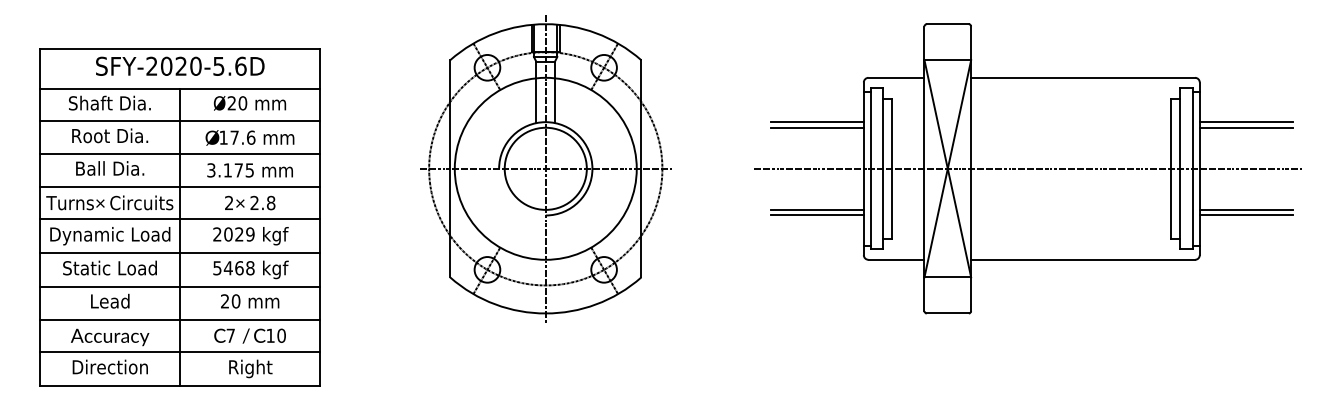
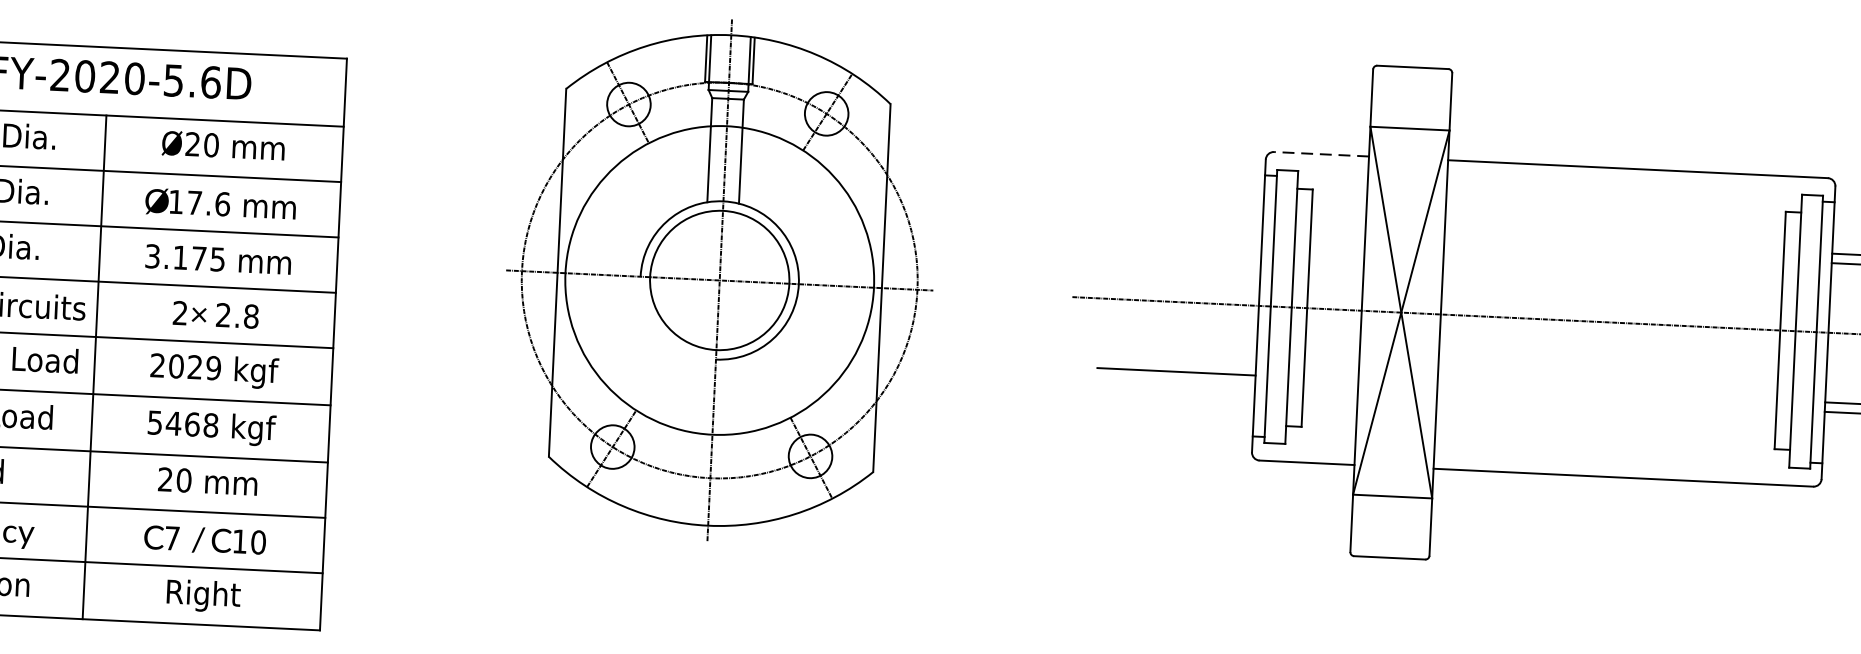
line: (896, 77) -> (1321, 153), solid -> dashed
line: (816, 122) -> (1182, 223), removed
line: (816, 127) -> (1181, 232), removed
line: (816, 215) -> (1174, 381), removed

